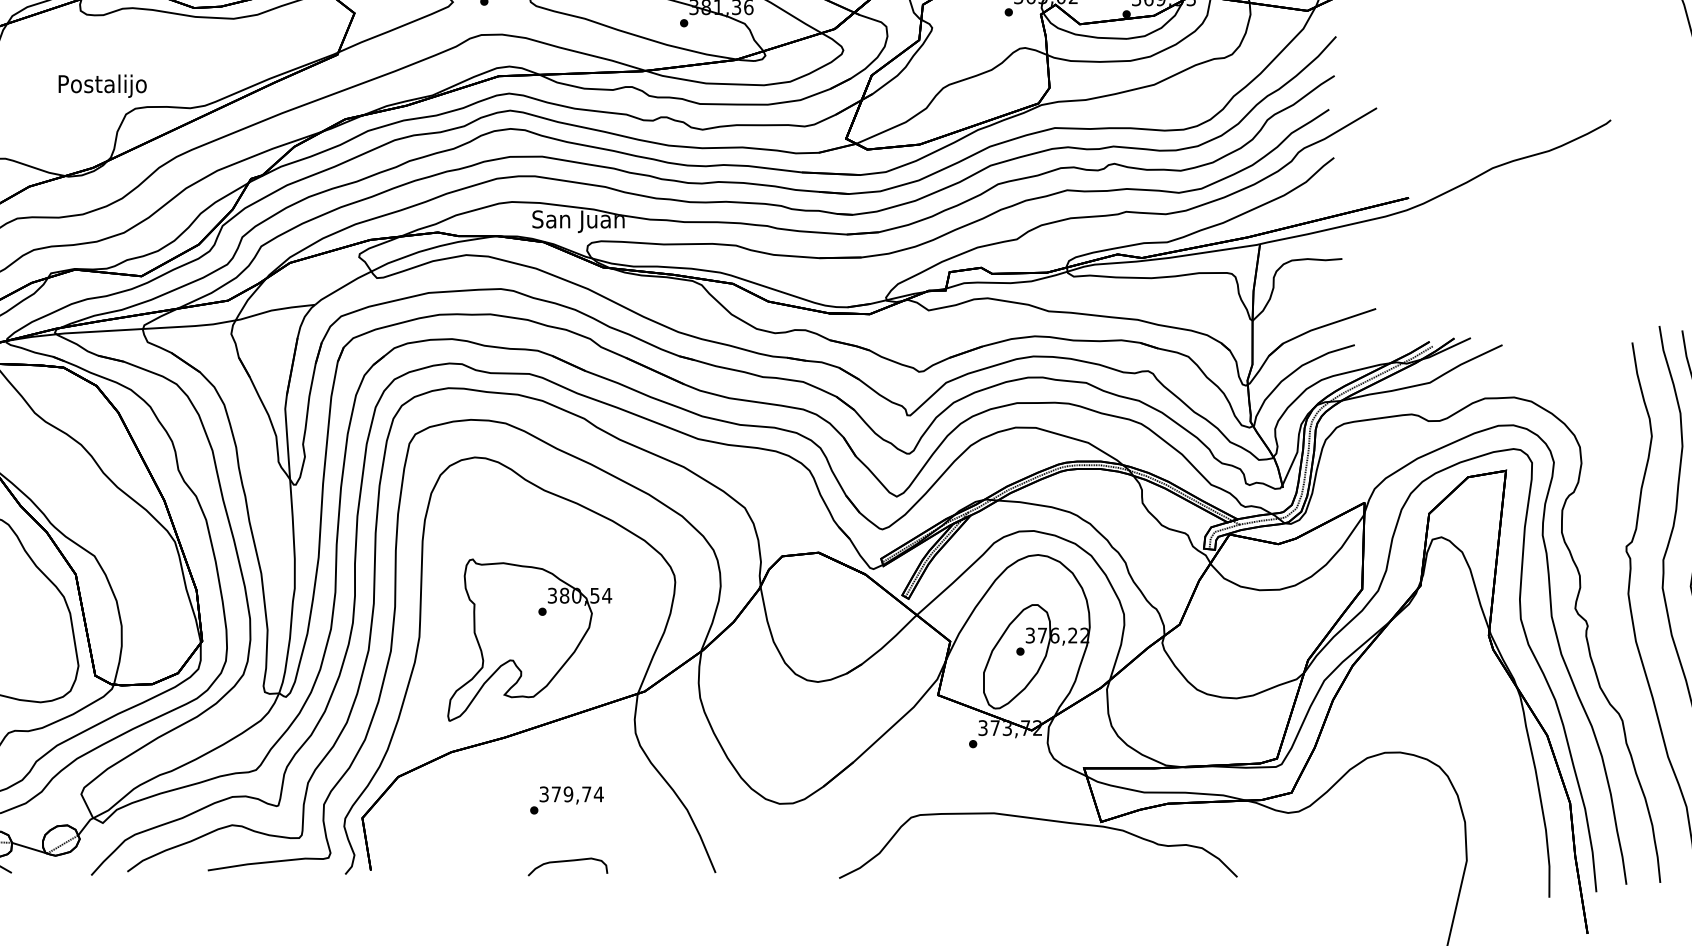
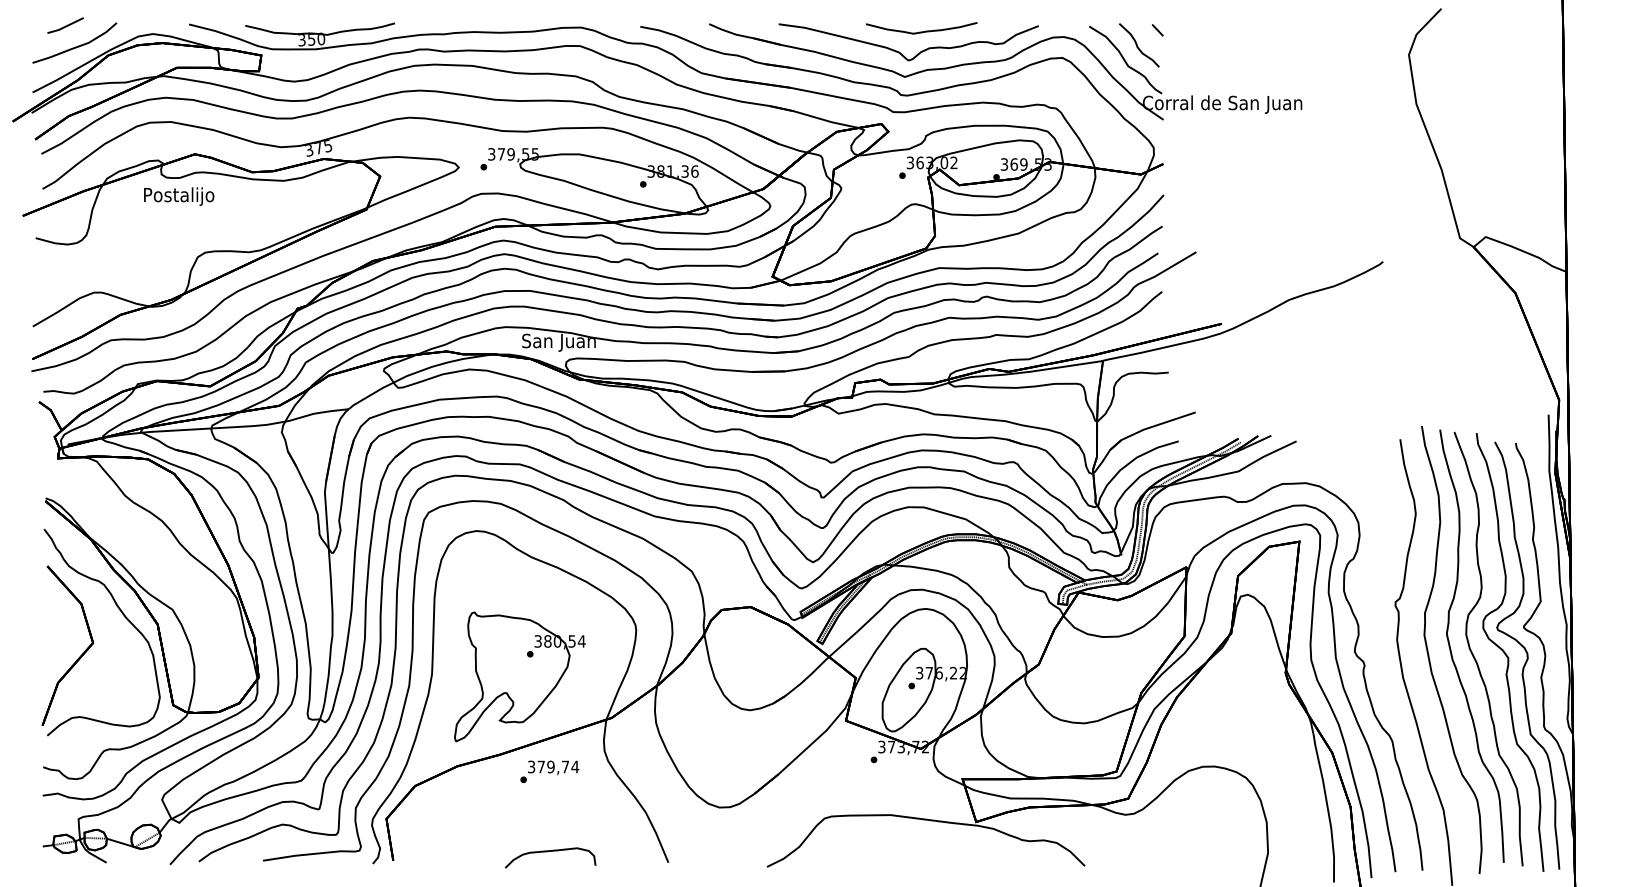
text: (103, 85) -> (179, 196), moved
text: (566, 800) -> (549, 771), moved
part: (567, 866) -> (550, 857), size x1.43

